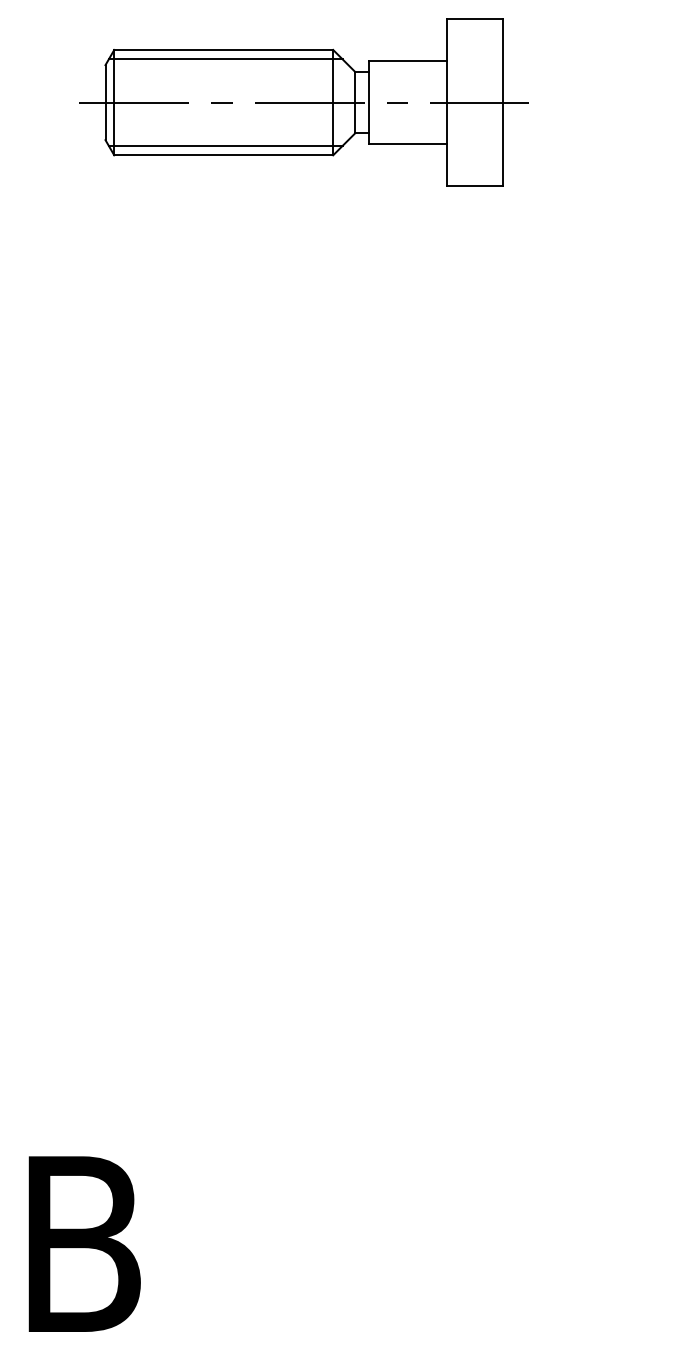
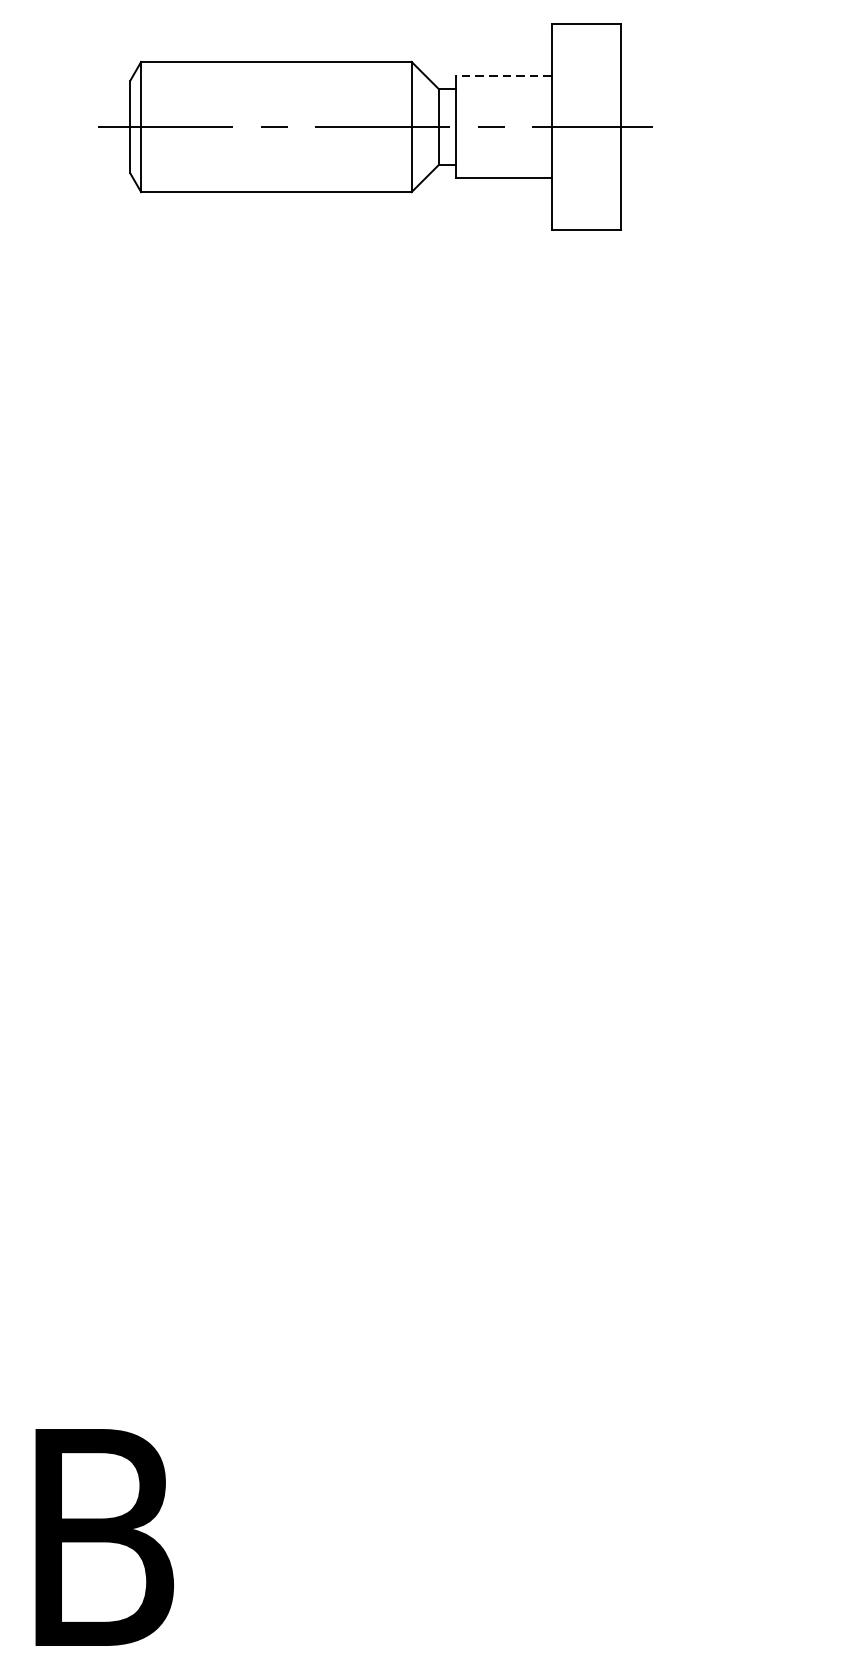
line: (225, 59) -> (278, 73), removed
line: (407, 61) -> (503, 76), solid -> dashed
line: (225, 145) -> (278, 179), removed

